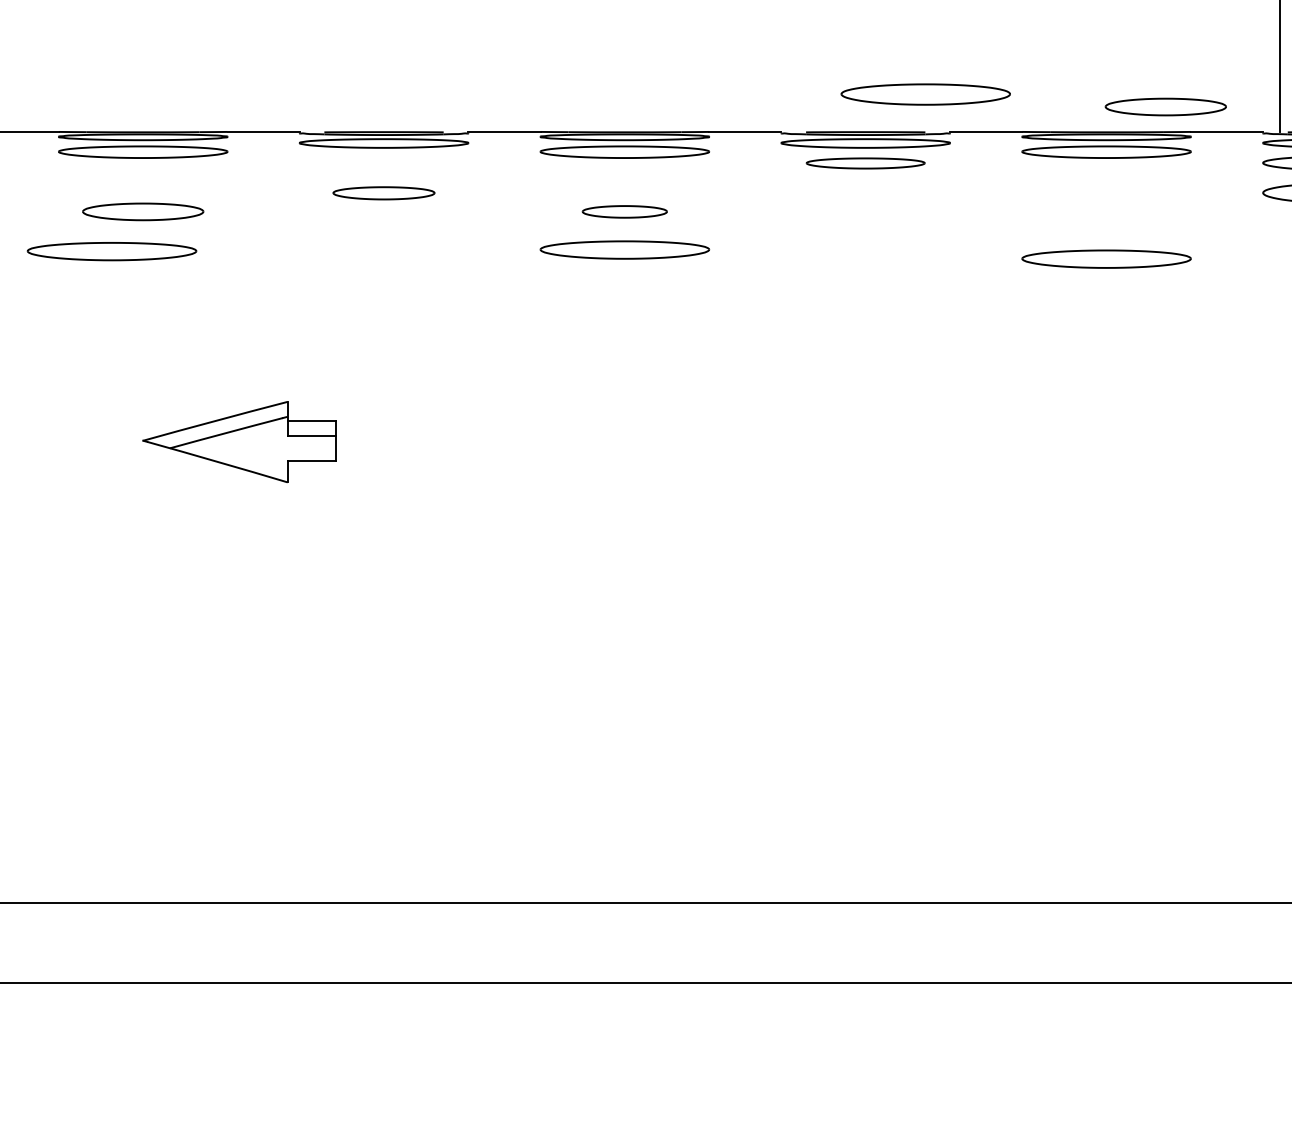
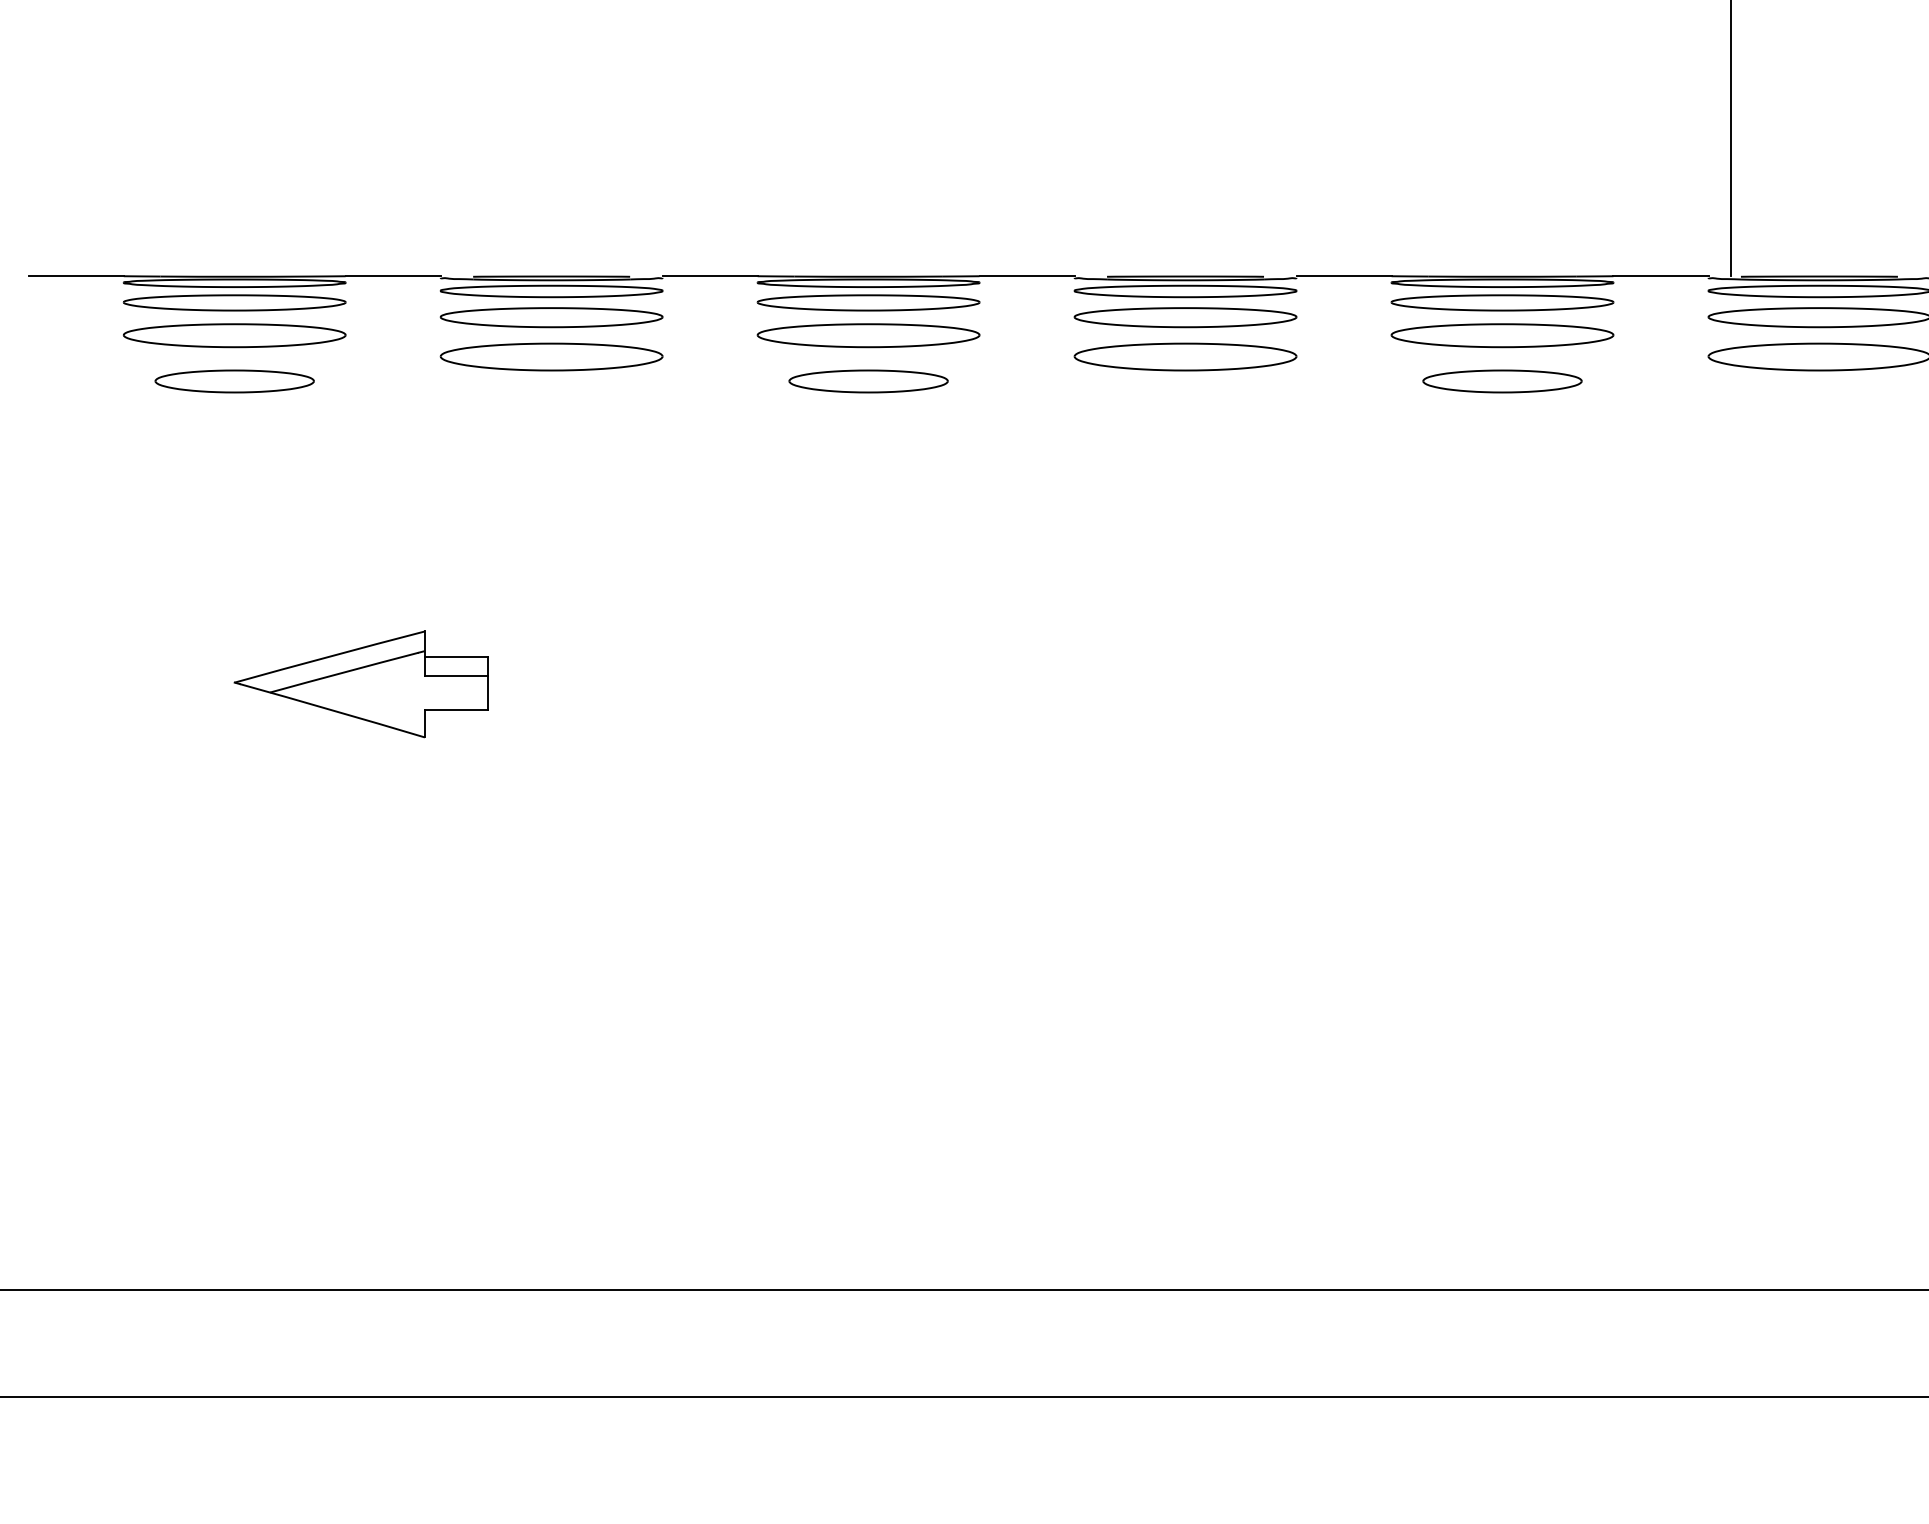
part: (925, 94) -> (1185, 356), moved
part: (1165, 107) -> (1502, 381), moved
part: (383, 163) -> (551, 317), added
part: (865, 163) -> (1185, 317), size x1.43
part: (383, 192) -> (551, 356), size x1.67
part: (624, 211) -> (868, 381), size x1.43
part: (624, 249) -> (868, 335), moved
part: (111, 251) -> (234, 335), moved
part: (1106, 259) -> (1502, 335), moved

